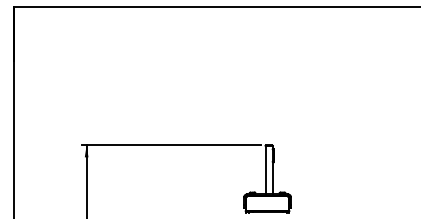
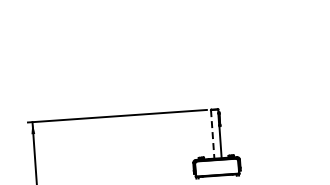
line: (265, 170) -> (212, 134), solid -> dashed

